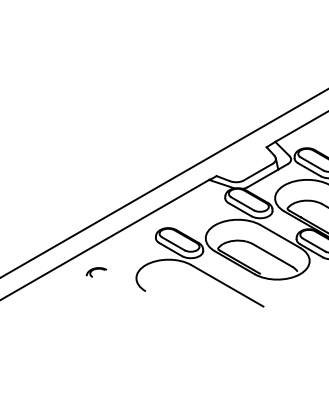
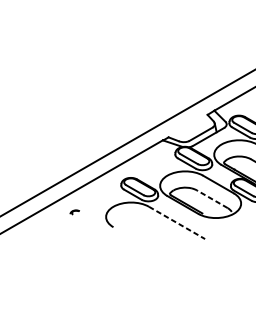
line: (272, 255) -> (212, 199), solid -> dashed
part: (96, 272) -> (74, 212), size x0.6
line: (227, 285) -> (177, 222), solid -> dashed

